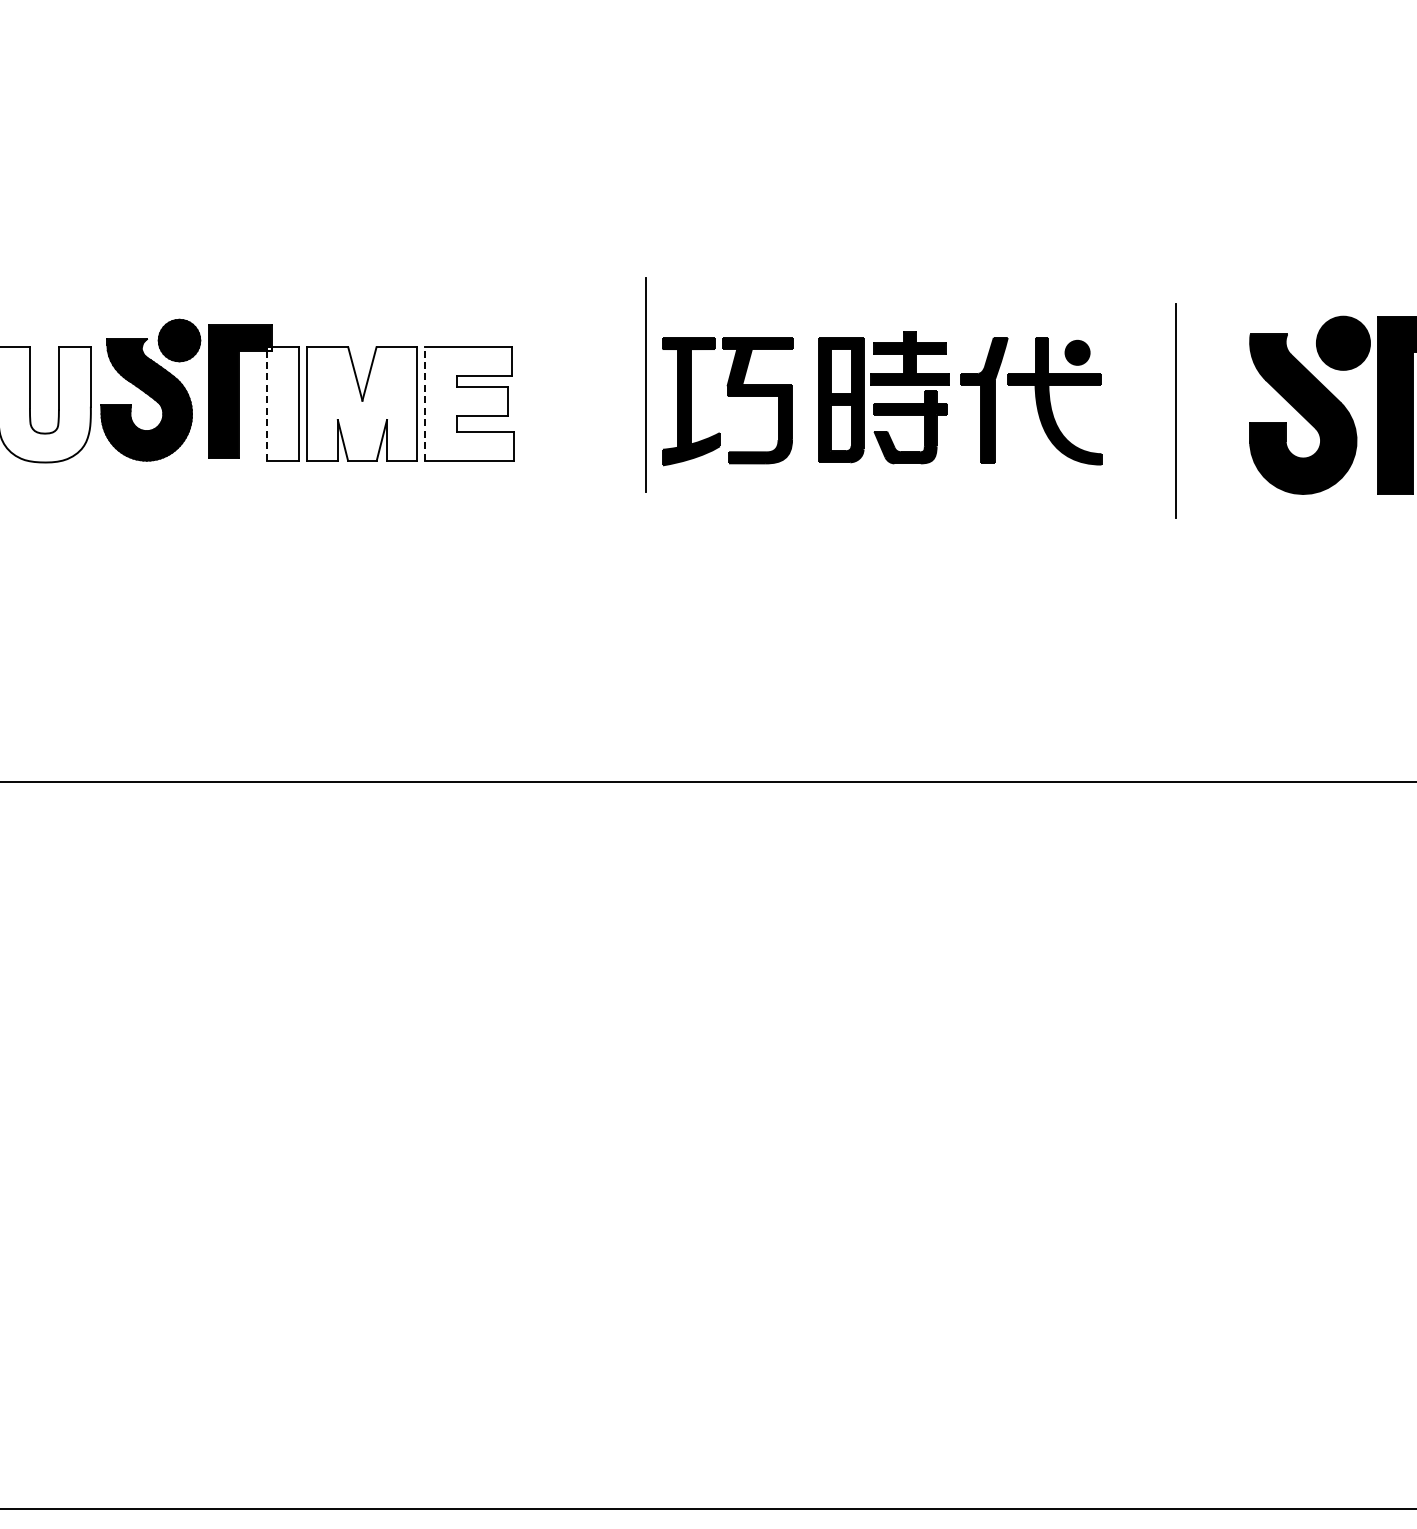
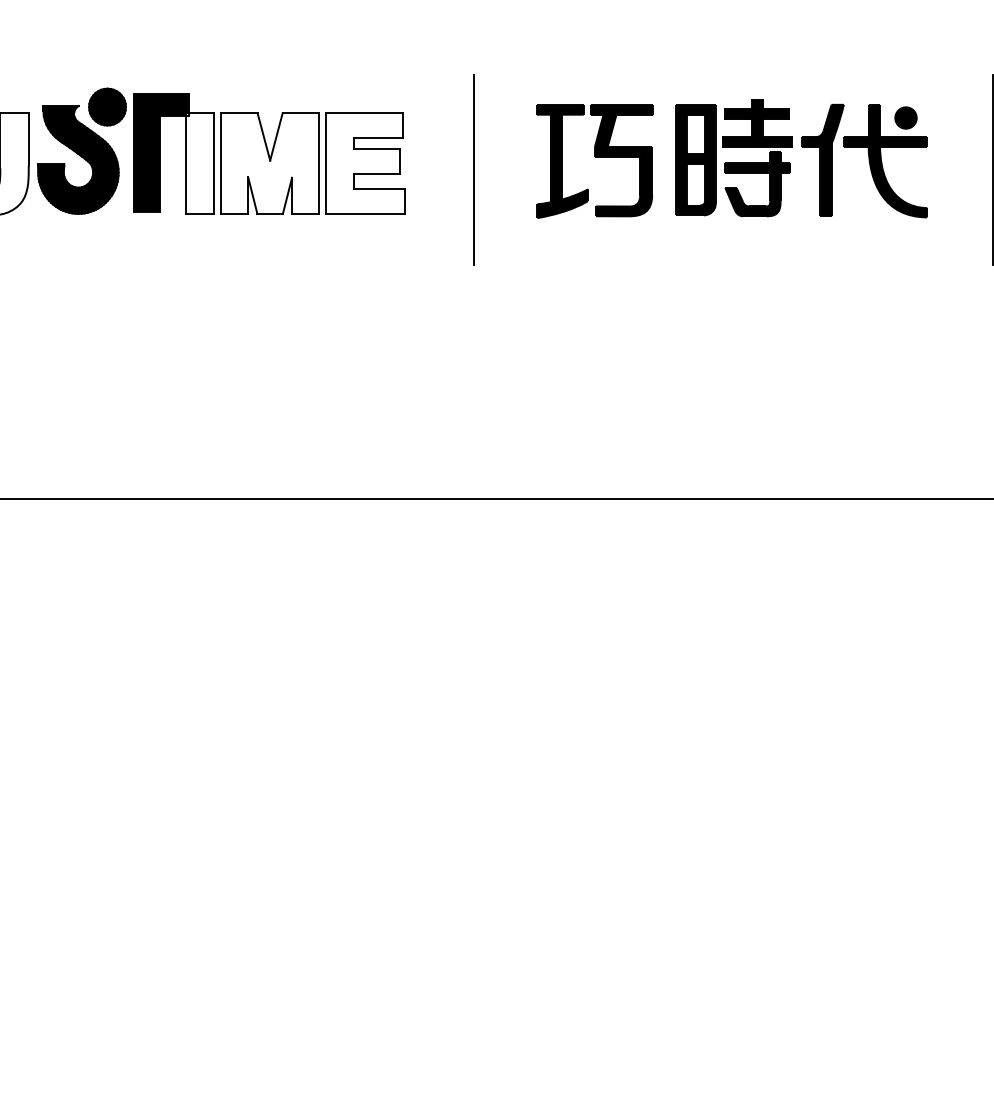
line: (645, 384) -> (473, 169), moved
line: (267, 404) -> (185, 163), dashed -> solid
line: (424, 404) -> (325, 163), dashed -> solid

